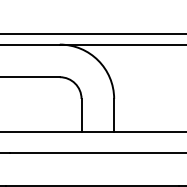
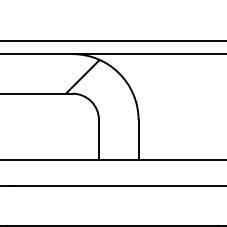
hatch: (68, 63) -> (83, 77), added

